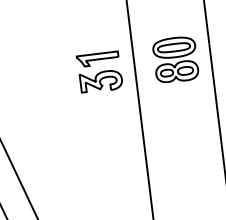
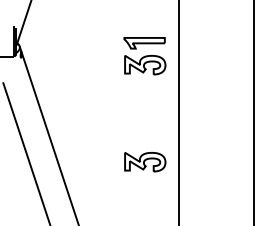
part: (175, 59) -> (219, 52), removed
part: (113, 180) -> (145, 162), added

